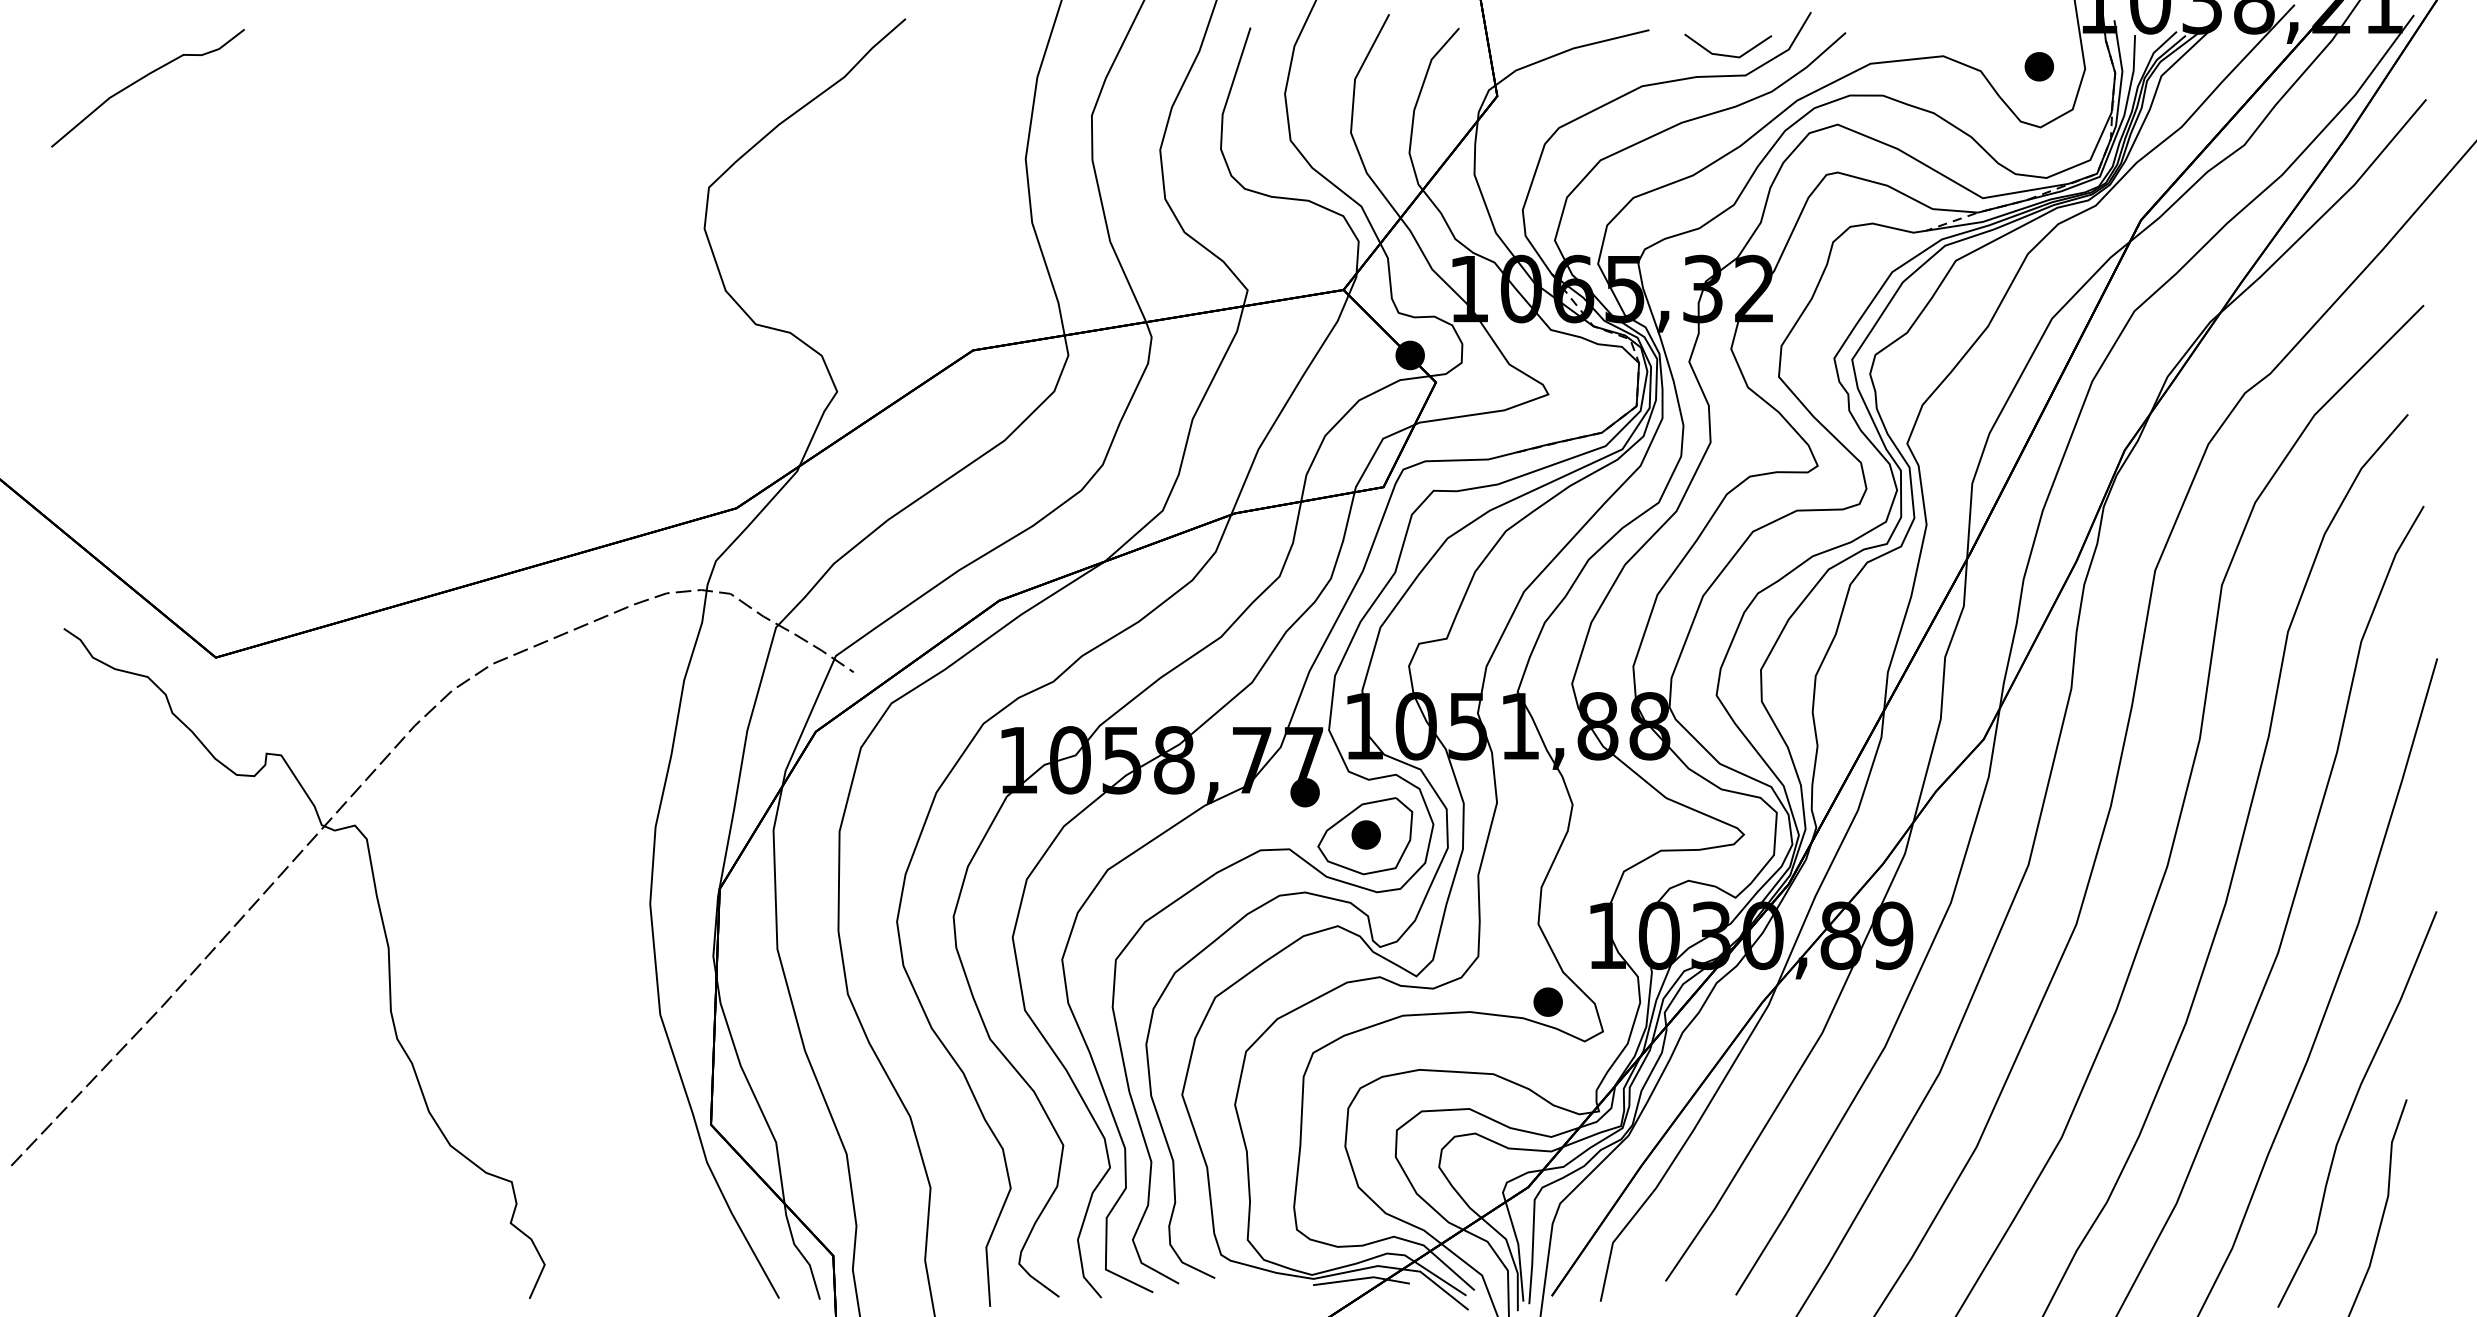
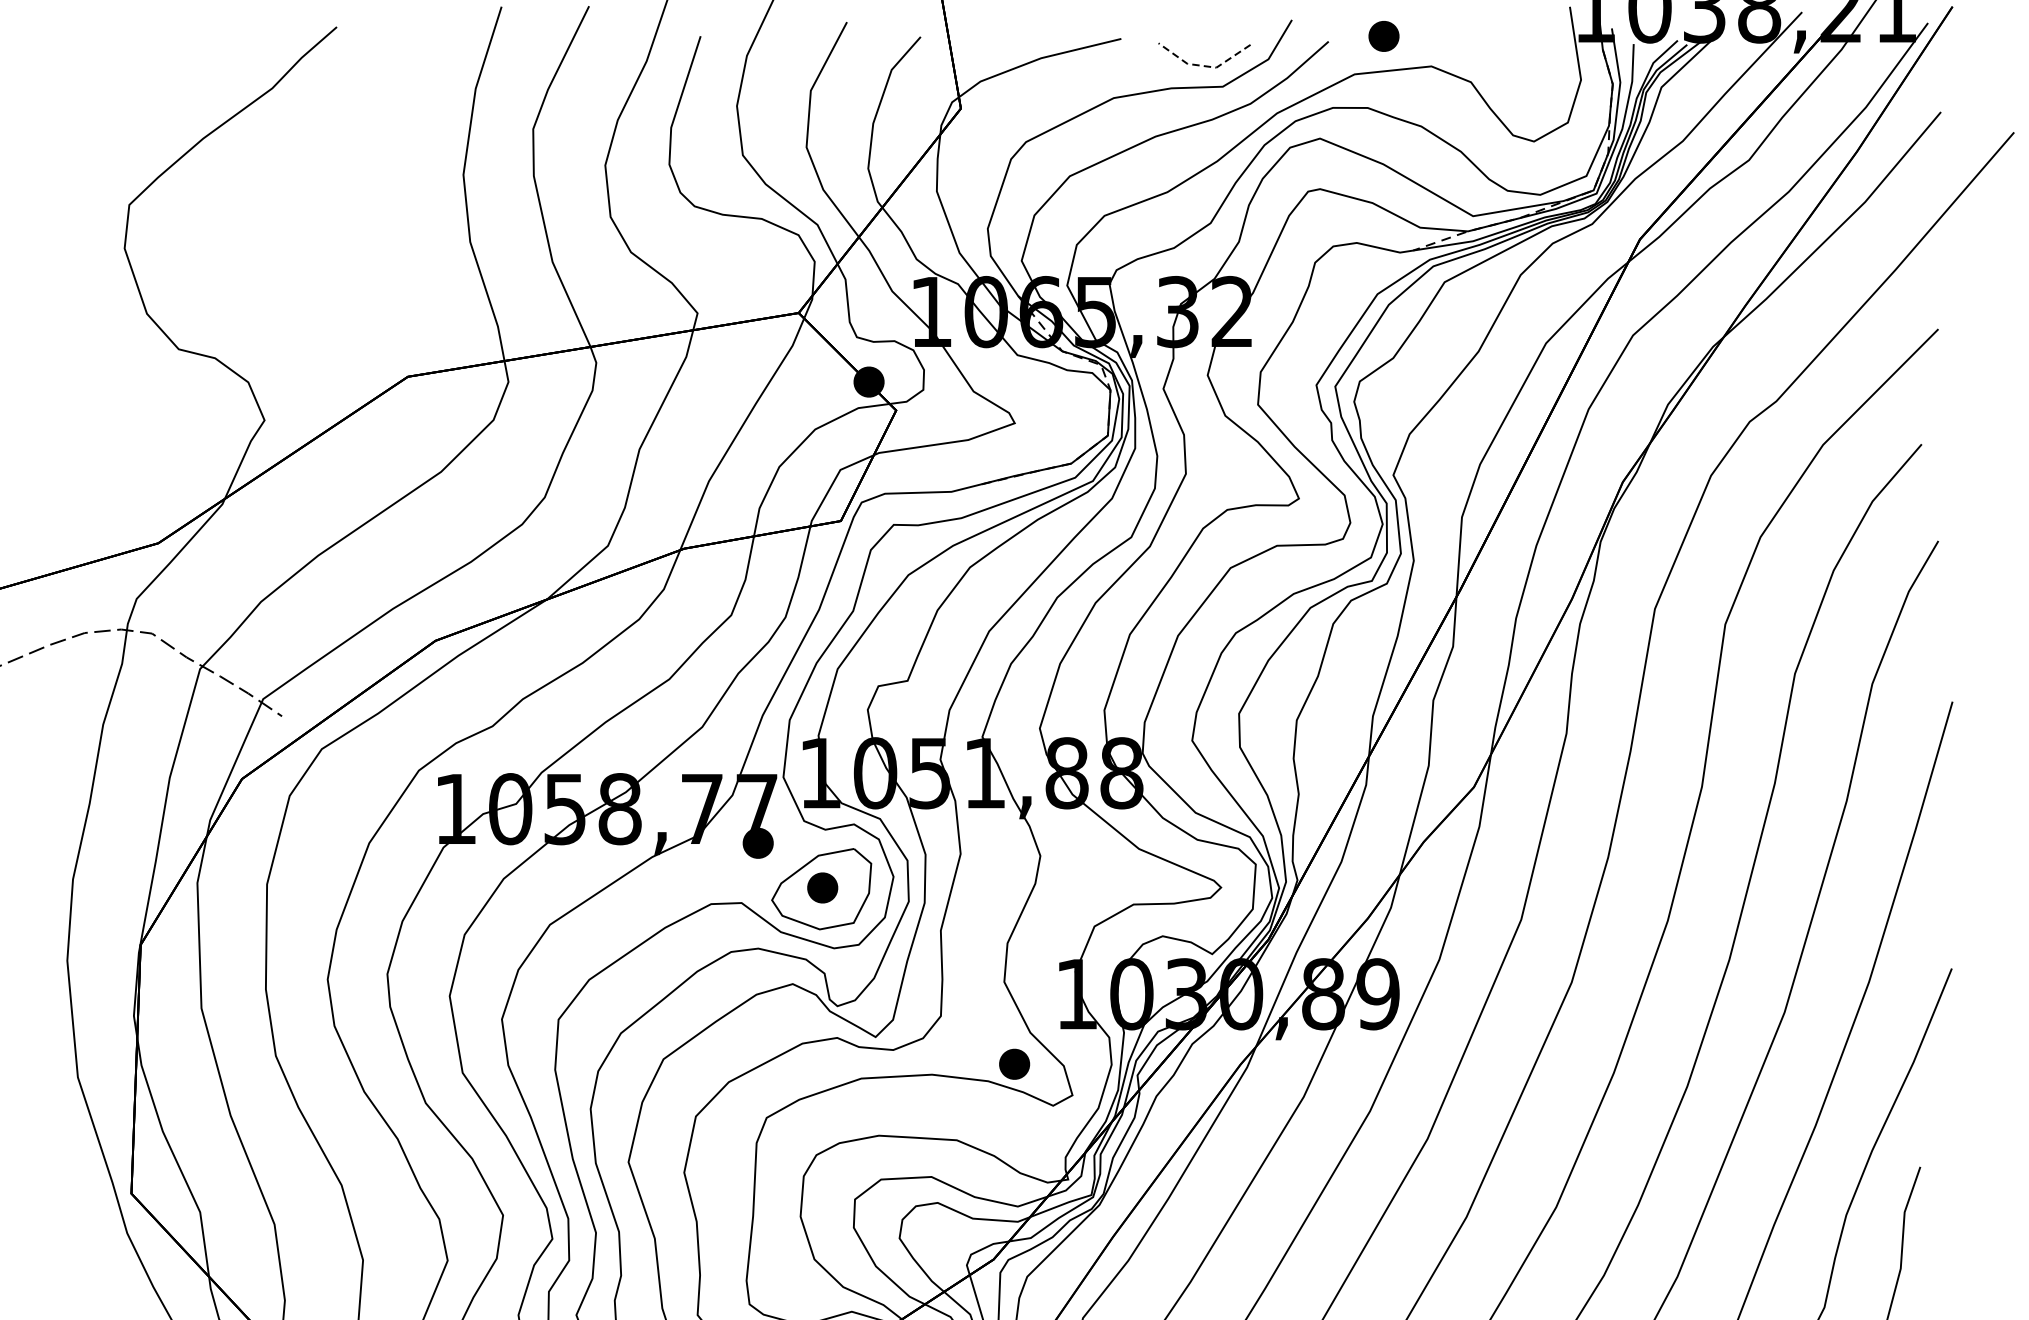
line: (1727, 55) -> (1203, 65), solid -> dashed
part: (2038, 66) -> (1383, 36), moved

